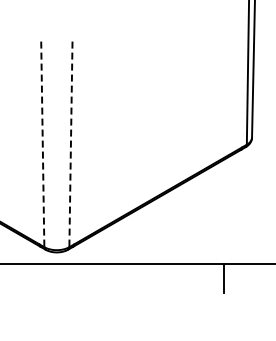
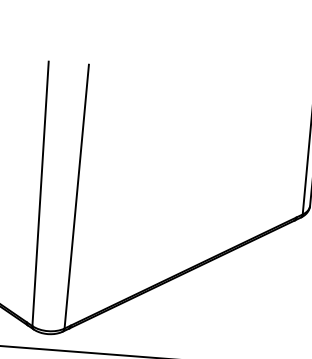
line: (42, 144) -> (40, 193), dashed -> solid
line: (70, 144) -> (76, 196), dashed -> solid

